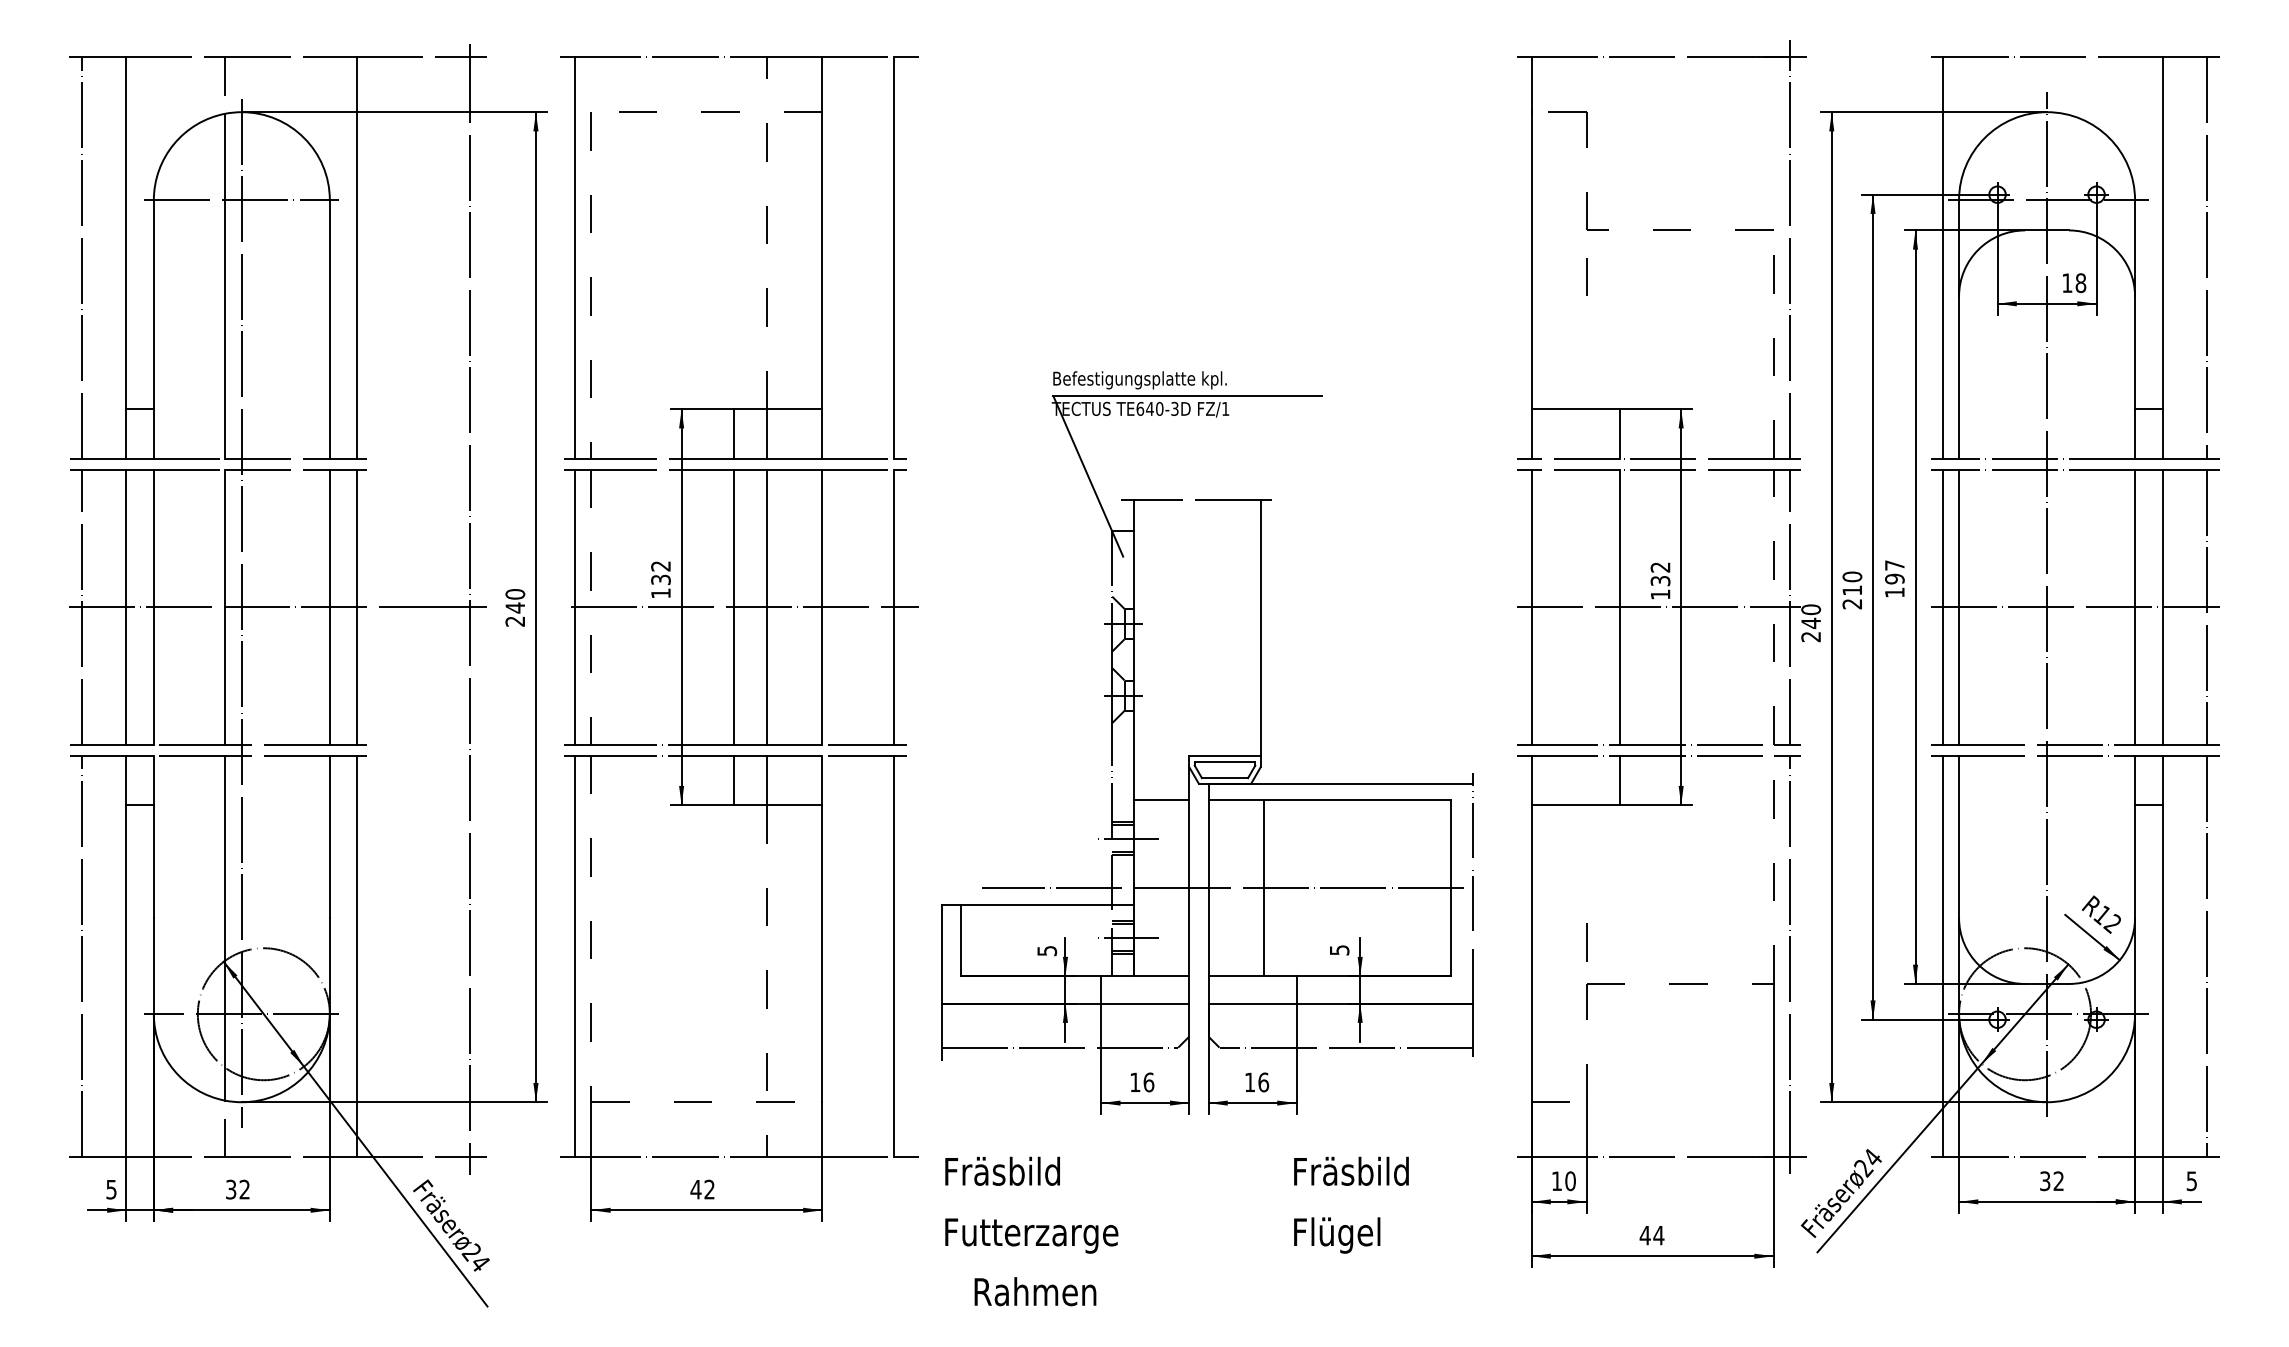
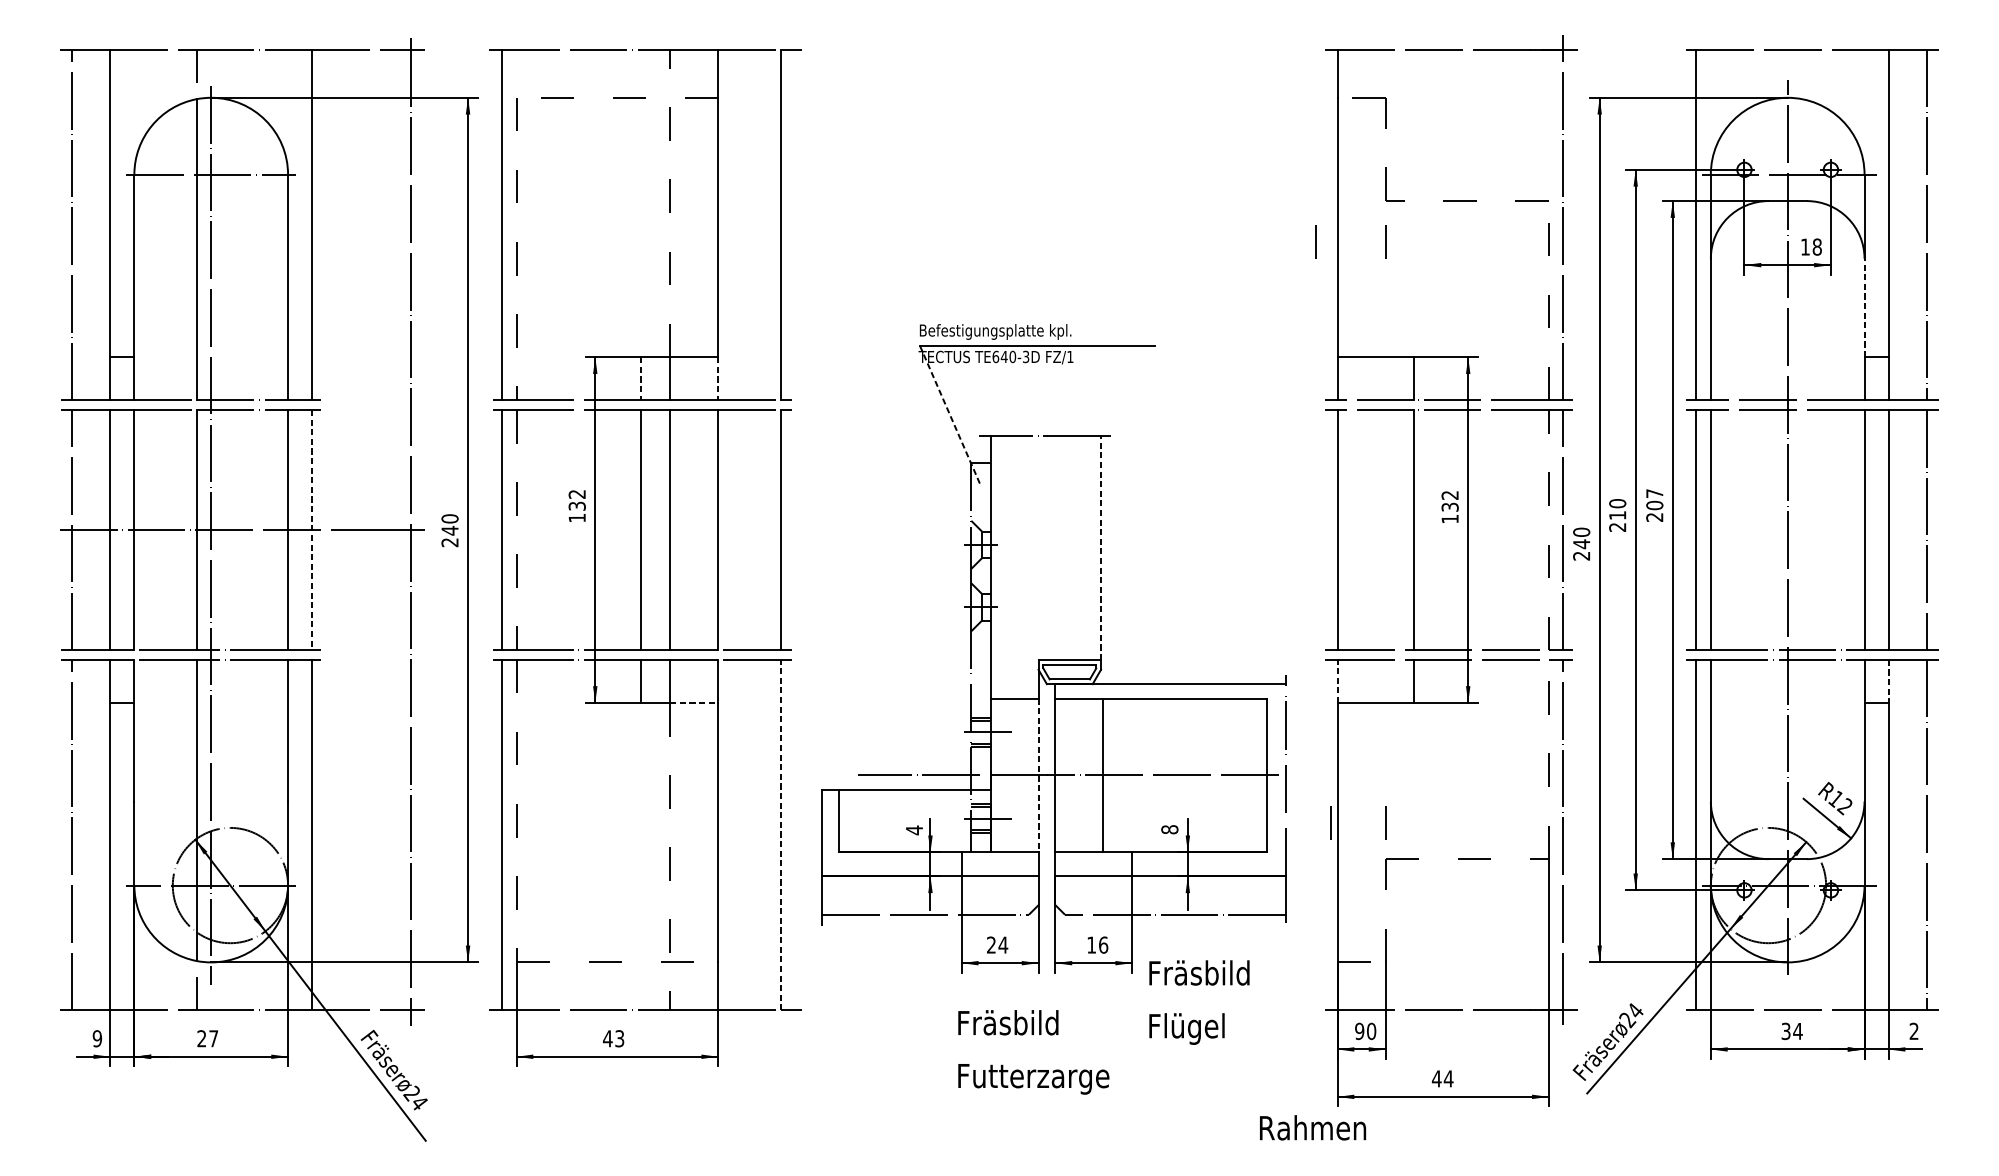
line: (1506, 276) -> (1315, 241), added
line: (2135, 352) -> (1864, 307), solid -> dashed
line: (734, 433) -> (641, 378), solid -> dashed
line: (822, 433) -> (718, 378), solid -> dashed
line: (1088, 476) -> (950, 415), solid -> dashed
text: (1894, 585) -> (1654, 511), 197 -> 207
line: (357, 607) -> (312, 530), solid -> dashed
line: (744, 607) -> (650, 530), removed
line: (1658, 607) -> (1448, 530), removed
line: (2075, 607) -> (1812, 530), removed
line: (1260, 627) -> (1100, 547), solid -> dashed
line: (1531, 780) -> (1337, 681), solid -> dashed
line: (2162, 780) -> (1888, 681), solid -> dashed
line: (794, 805) -> (693, 703), solid -> dashed
line: (1189, 888) -> (1038, 775), solid -> dashed
line: (1524, 942) -> (1331, 822), added
text: (1047, 950) -> (914, 829), 5 -> 4
text: (1339, 950) -> (1169, 829), 5 -> 8
line: (893, 956) -> (780, 835), solid -> dashed
text: (1142, 1082) -> (997, 945), 16 -> 24
text: (2058, 1180) -> (1797, 1030), 32 -> 34
text: (1556, 1181) -> (1359, 1031), 10 -> 90
text: (2191, 1181) -> (1913, 1031), 5 -> 2
text: (111, 1189) -> (97, 1038), 5 -> 9
text: (237, 1189) -> (207, 1038), 32 -> 27
text: (709, 1189) -> (619, 1038), 42 -> 43
text: (1031, 1204) -> (1033, 1051), moved
text: (1351, 1204) -> (1199, 1001), moved
text: (1035, 1291) -> (1313, 1127), moved

